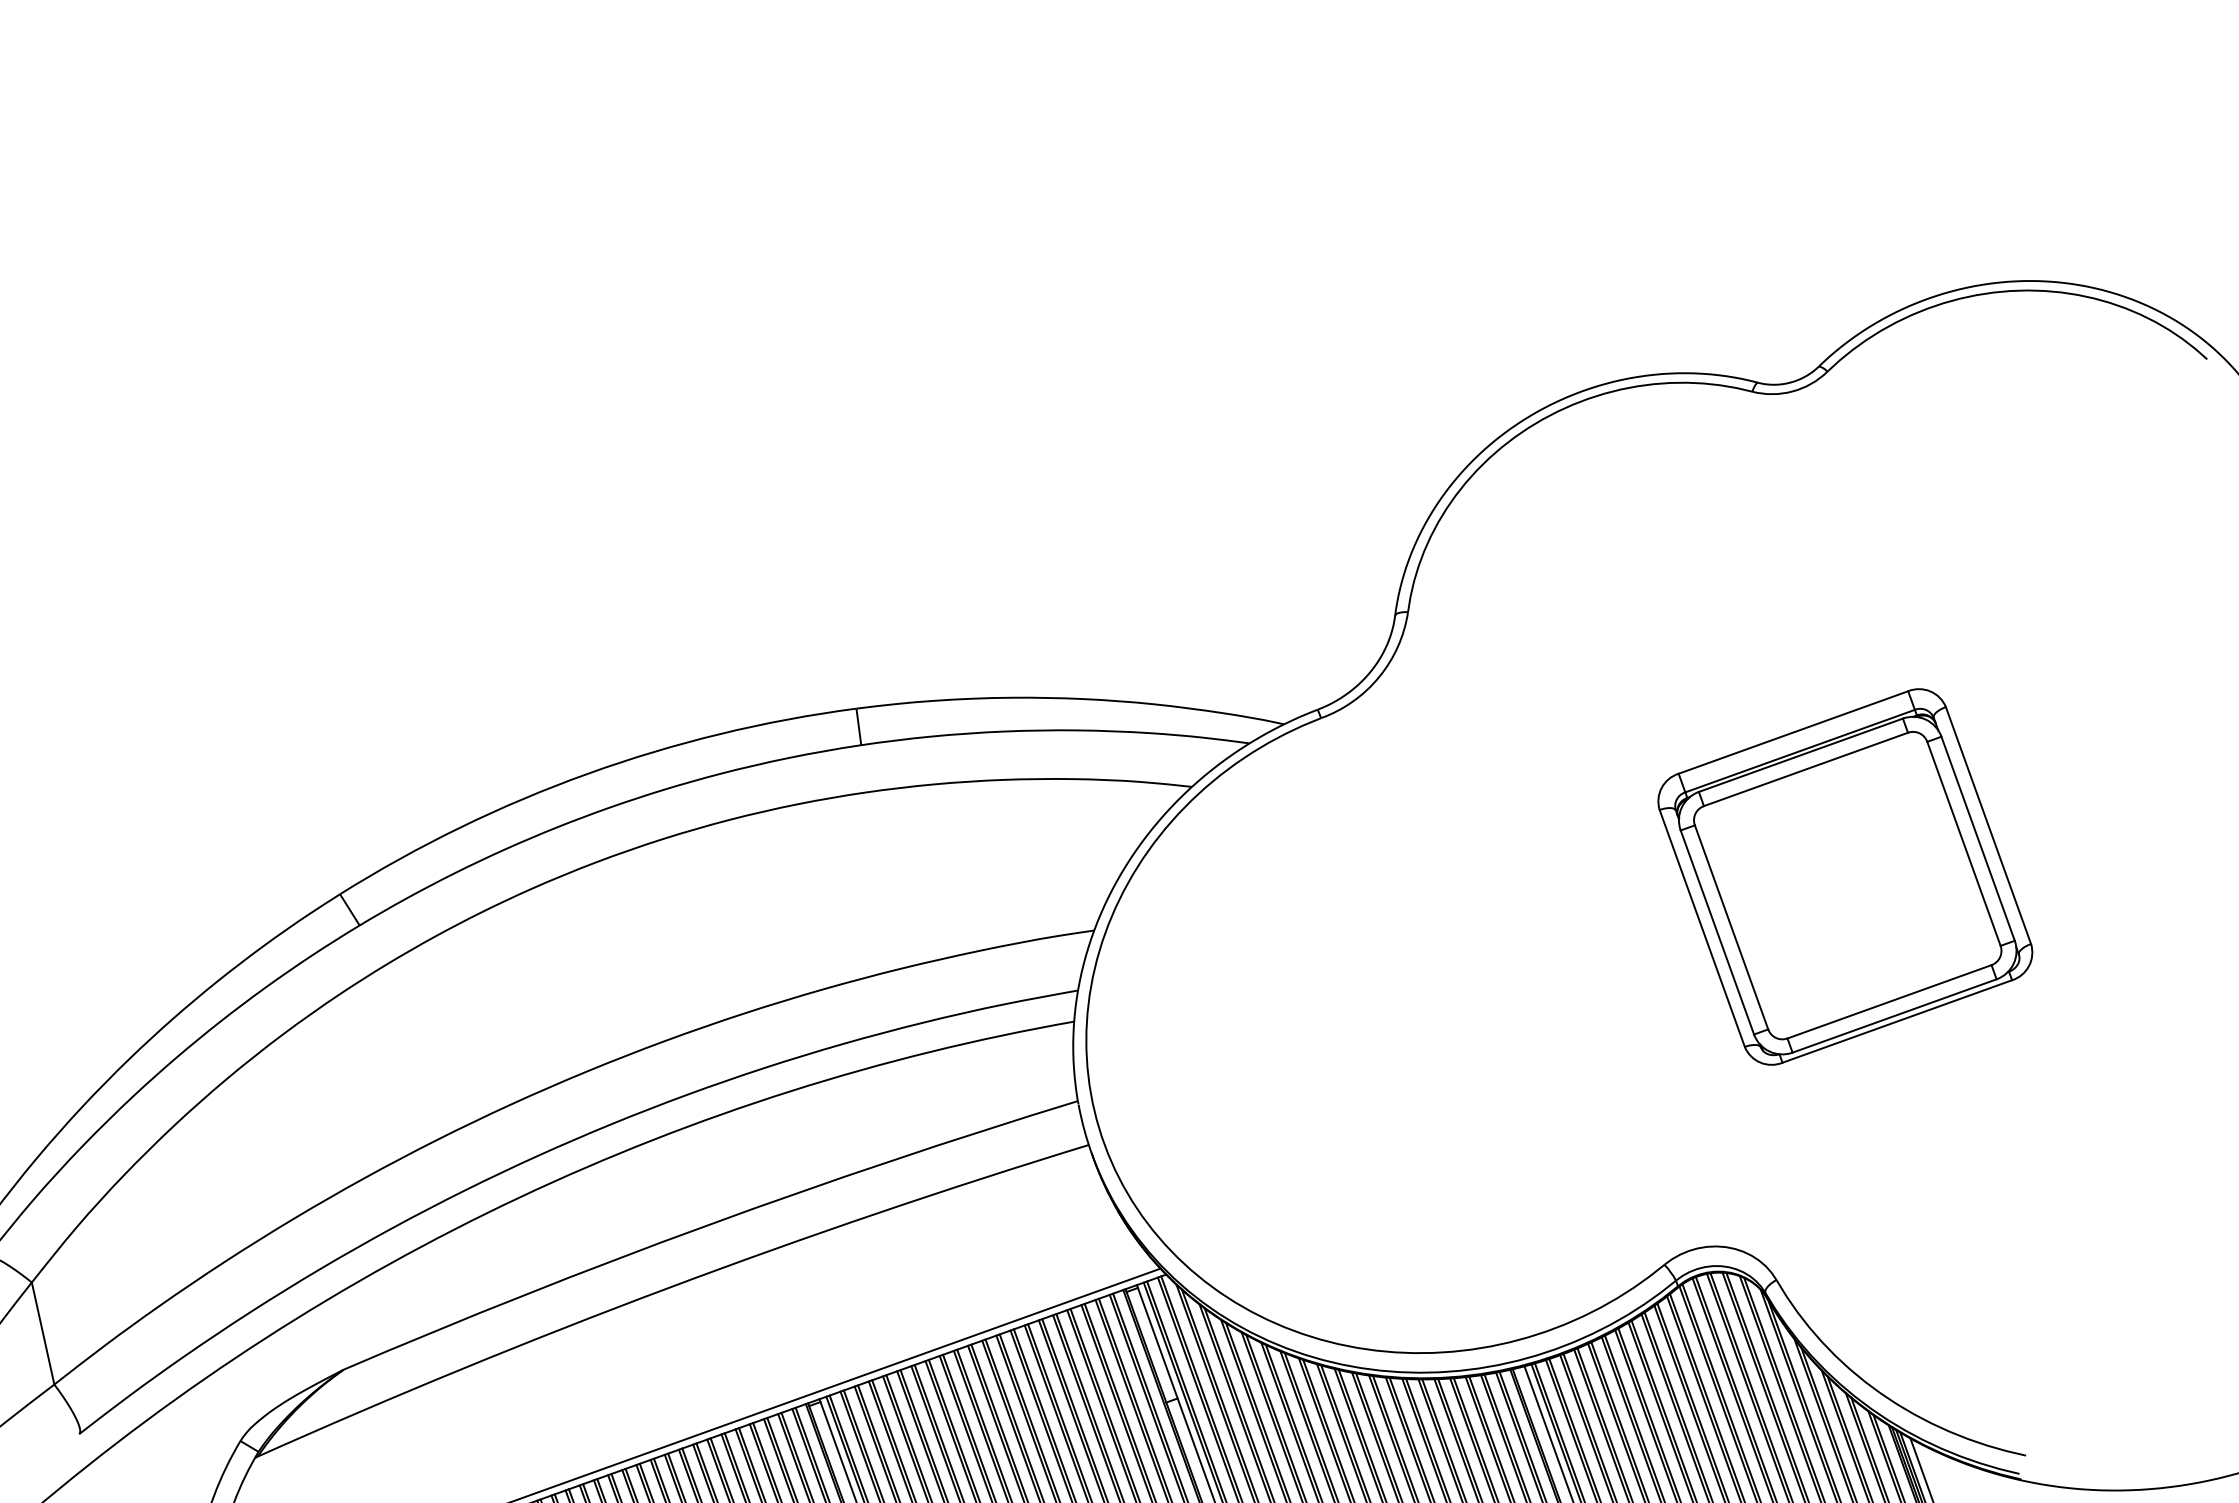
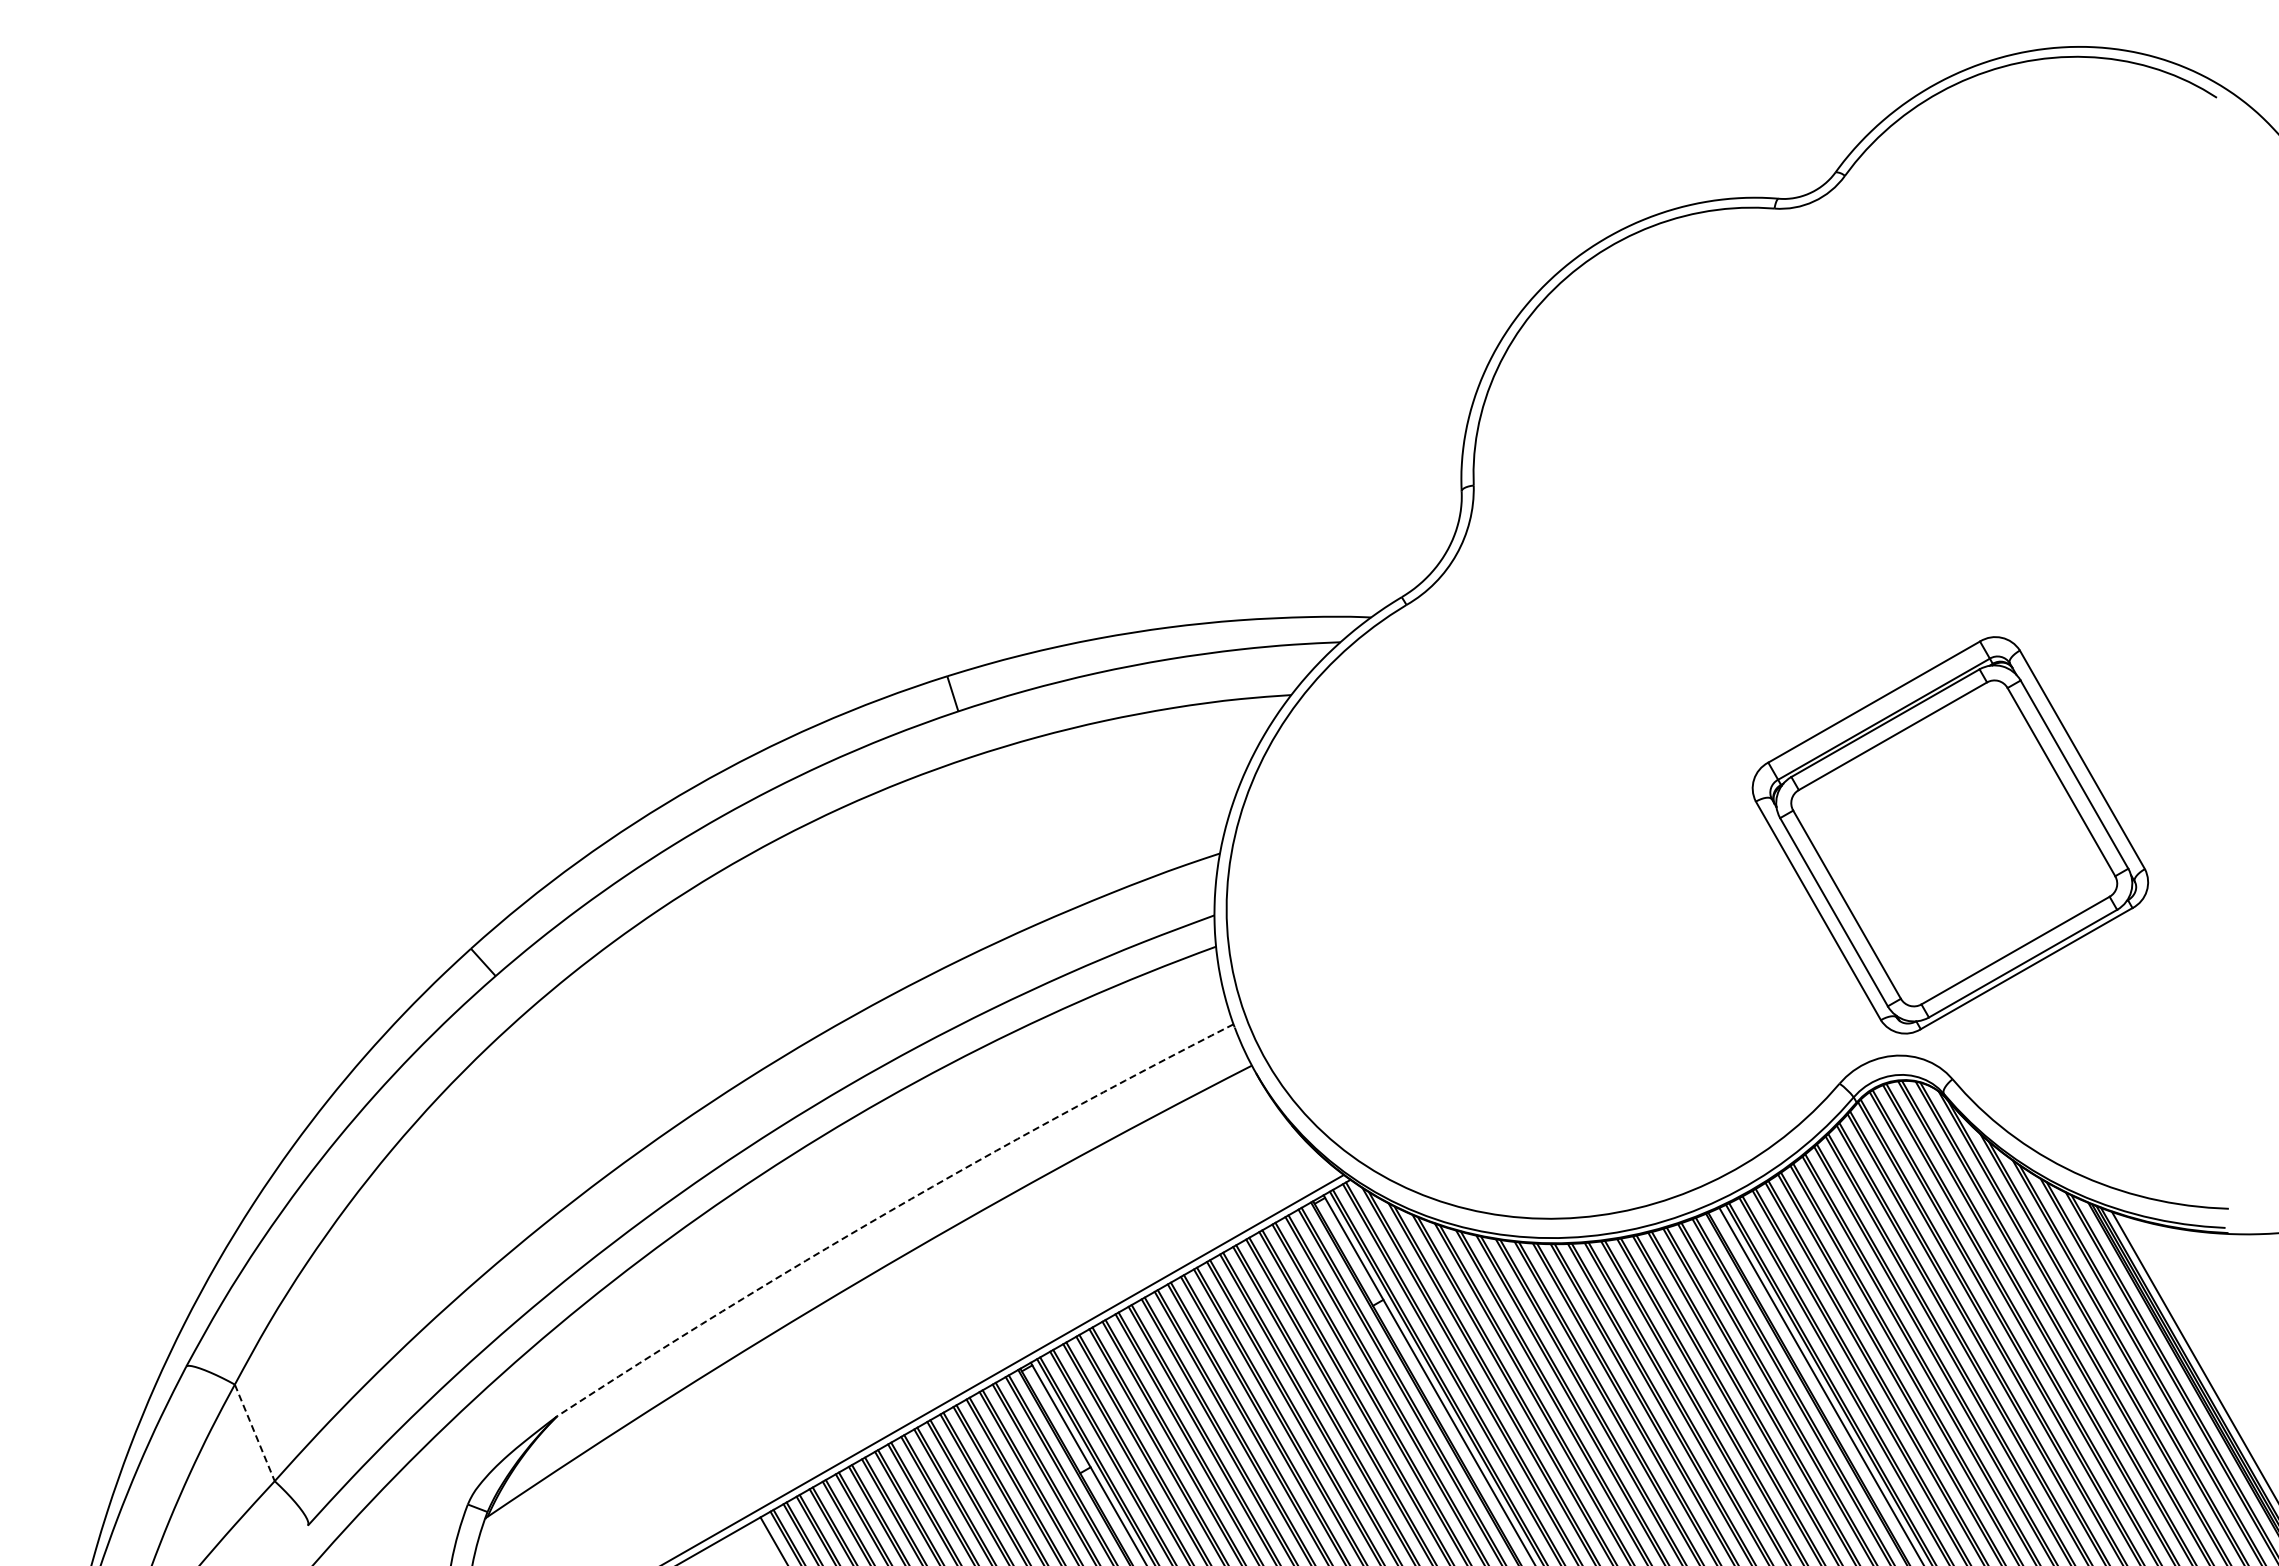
part: (1845, 877) -> (1950, 835), moved
arc: (707, 1225) -> (890, 1211), solid -> dashed
line: (43, 1334) -> (255, 1433), solid -> dashed

